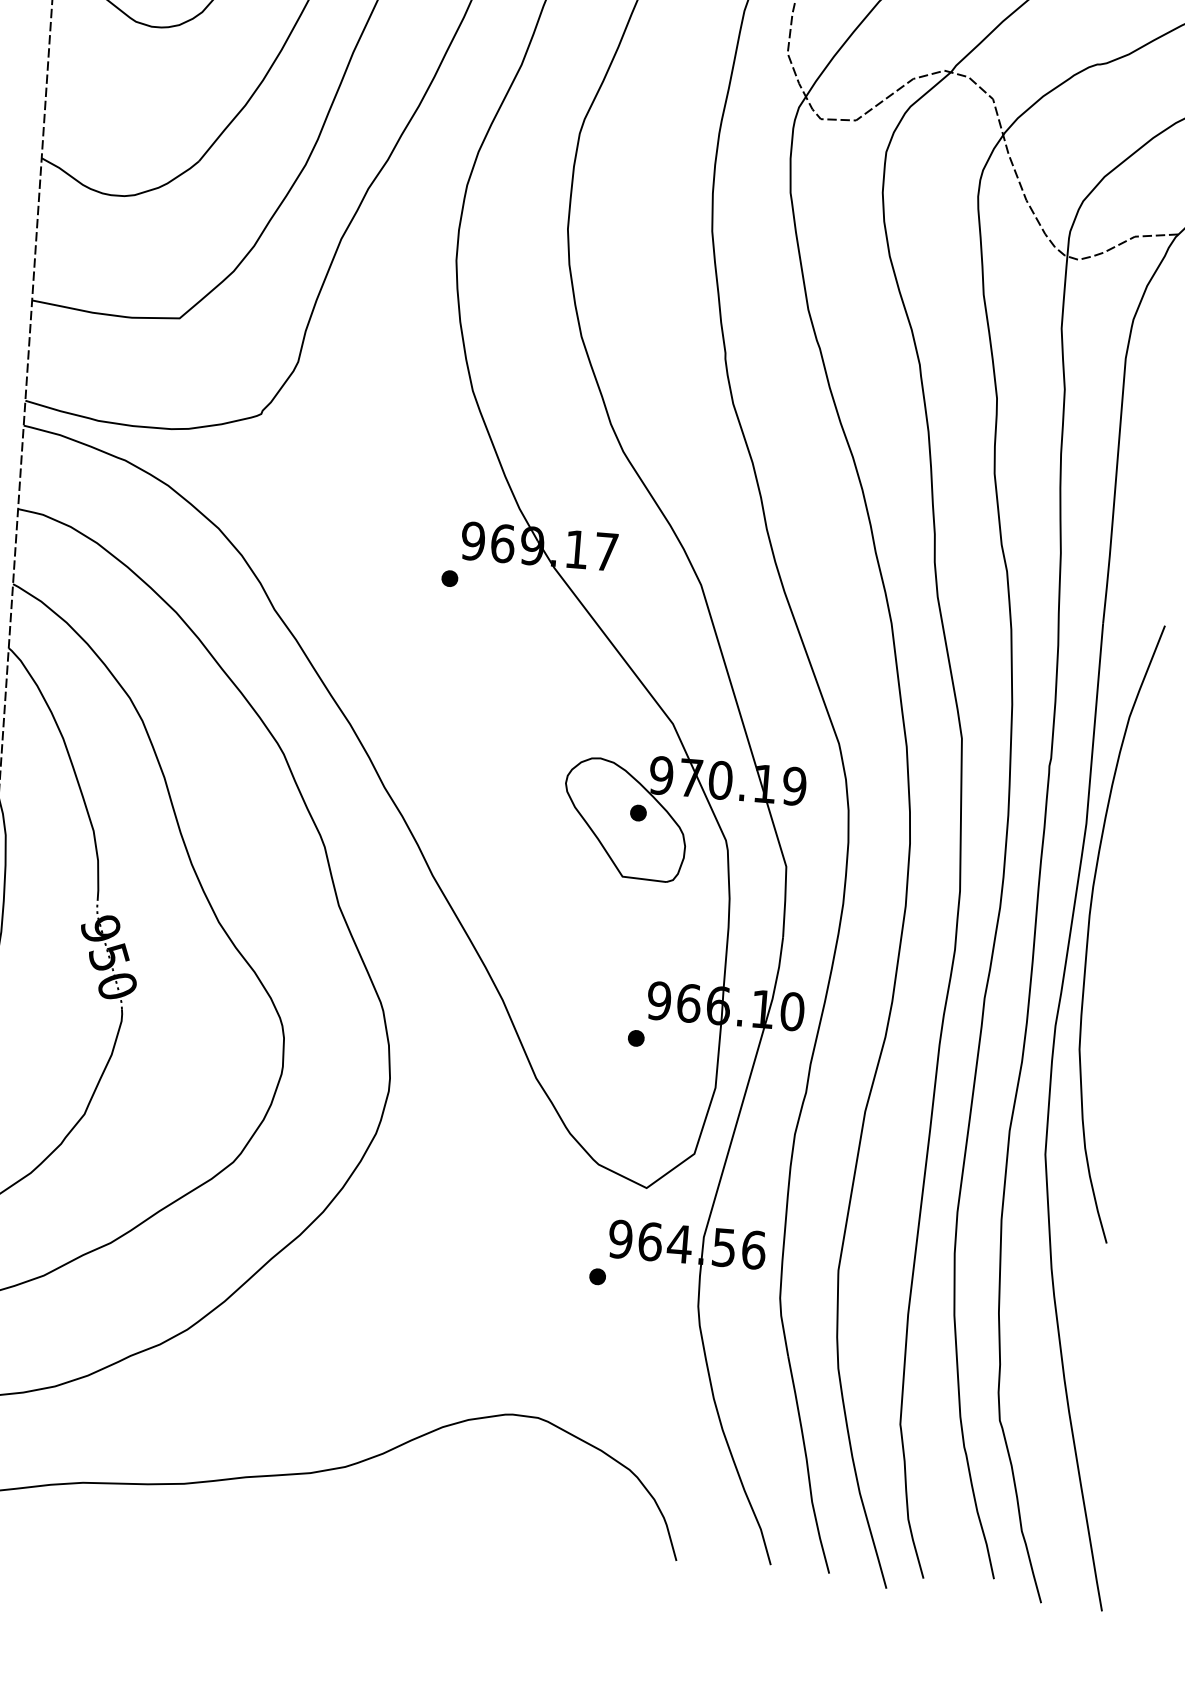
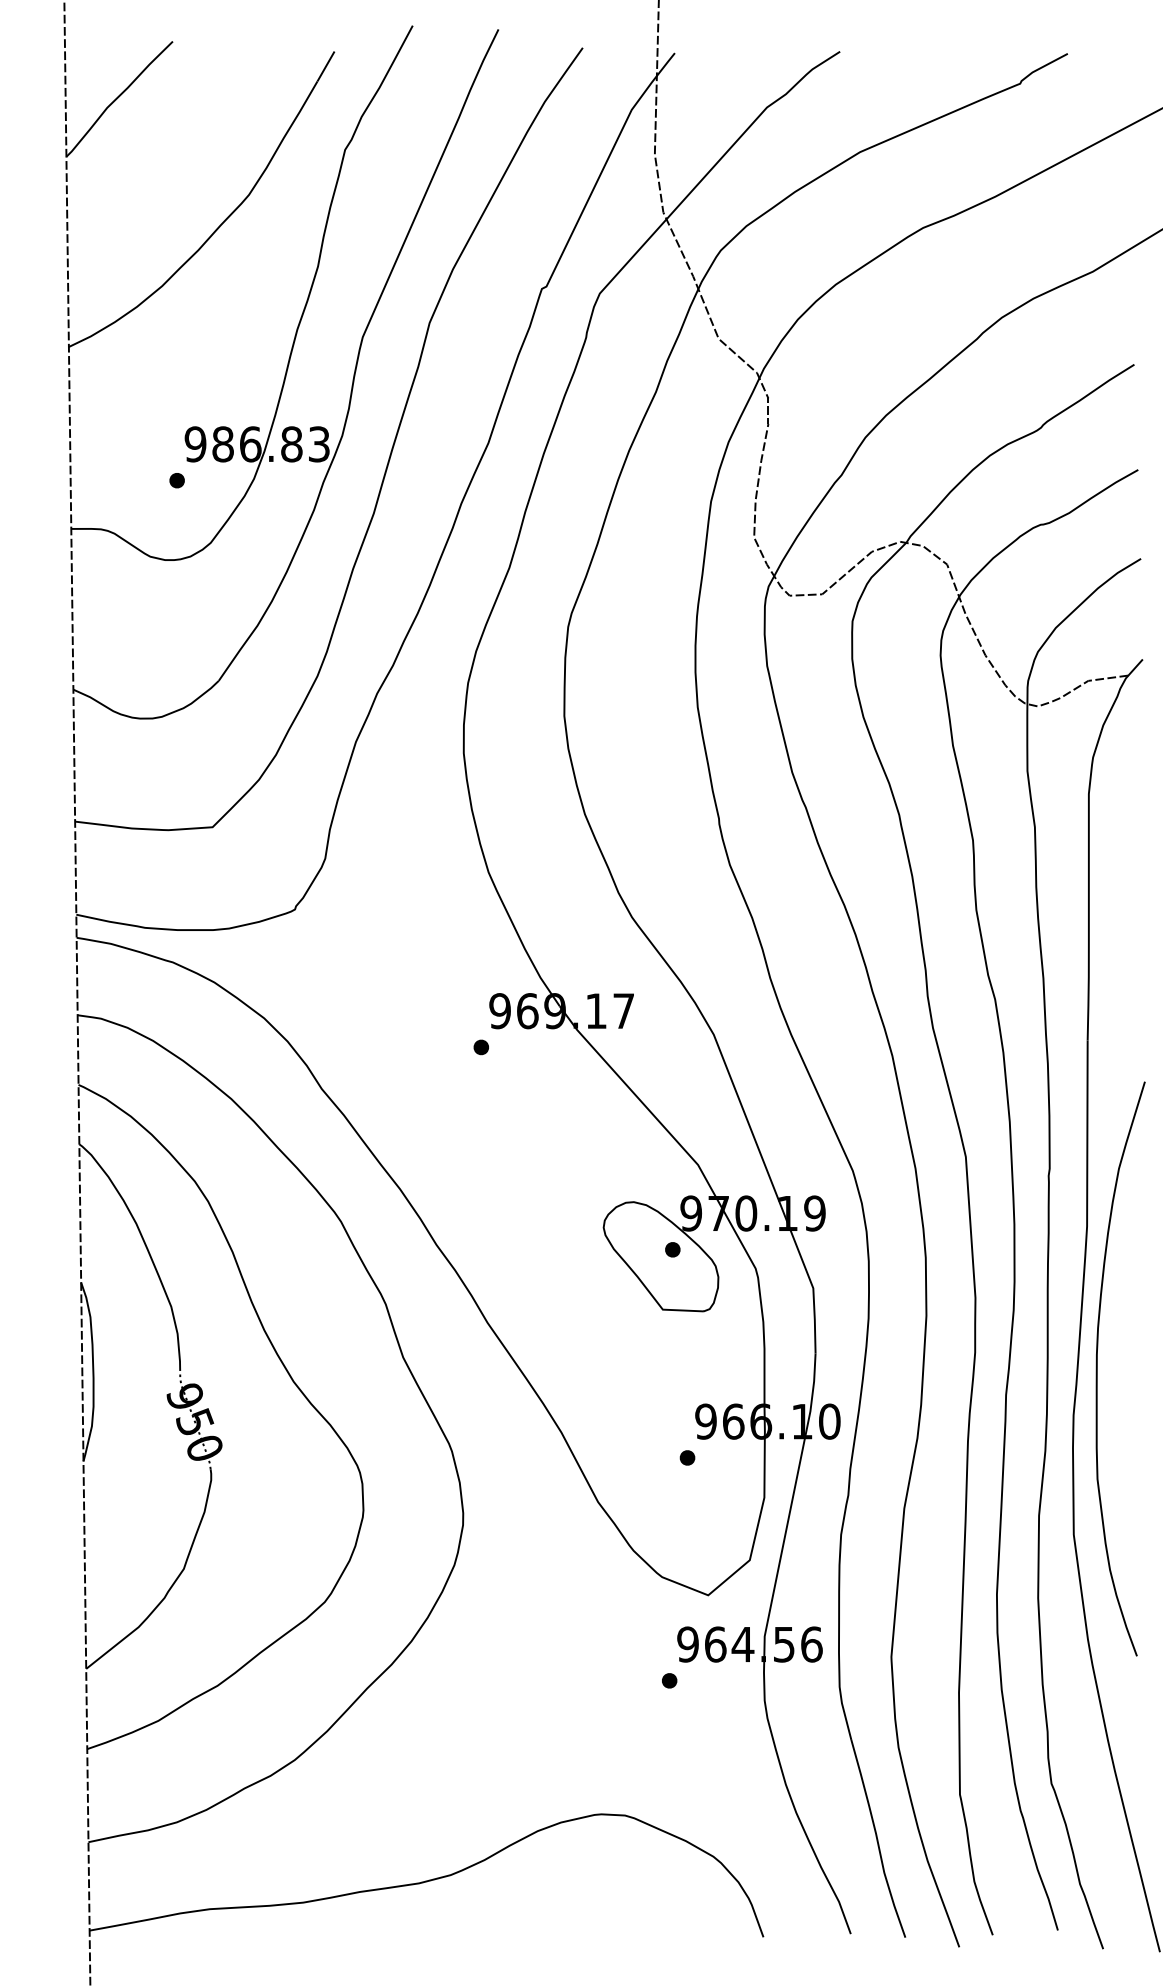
curve: (1089, 930) -> (1097, 1368), moved

